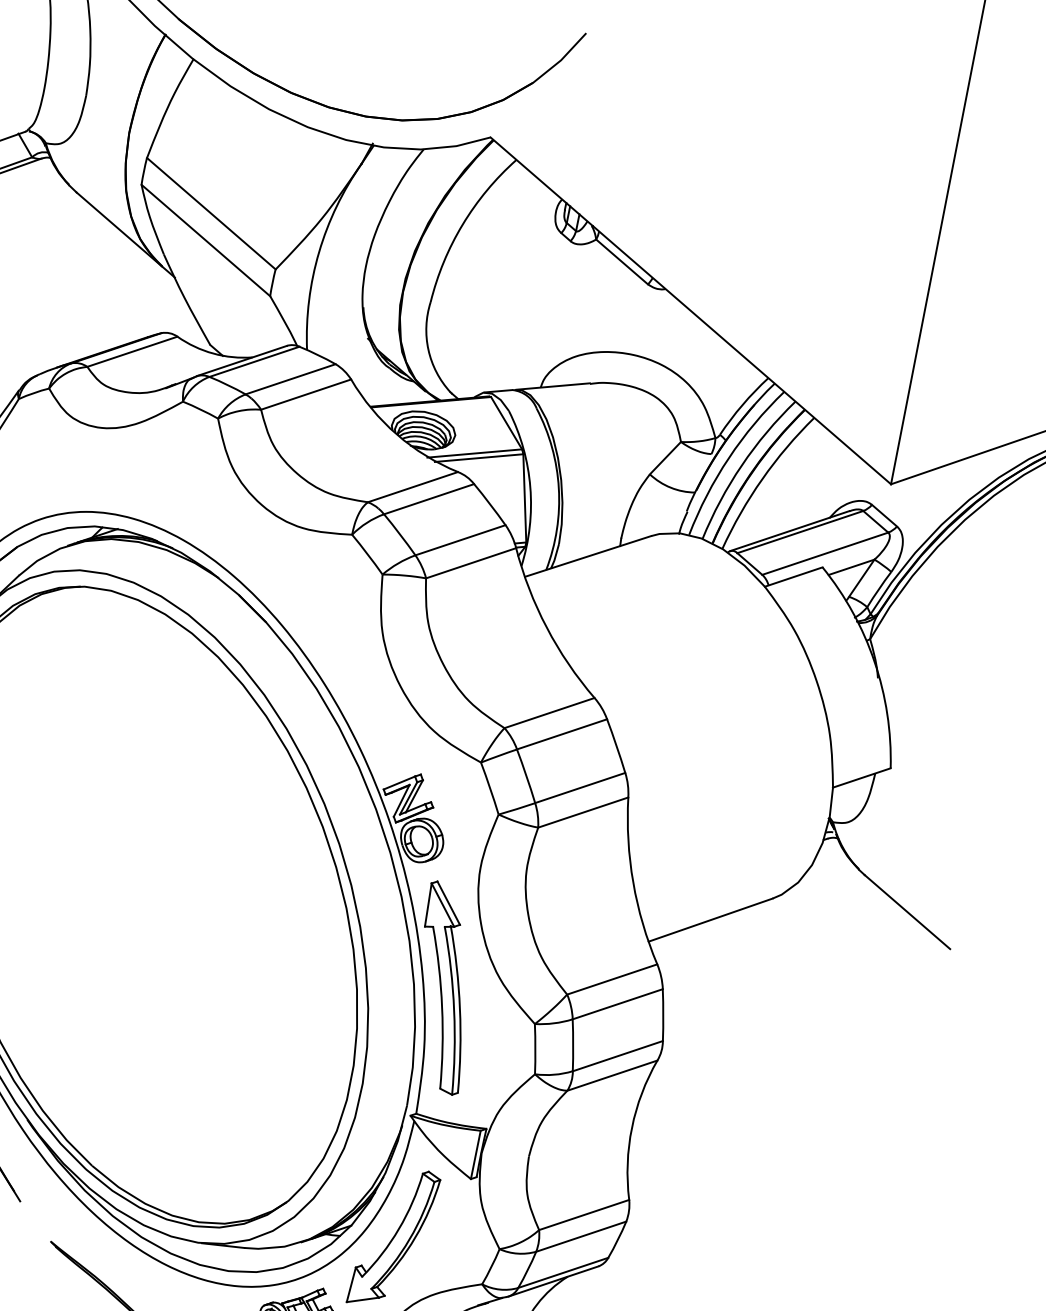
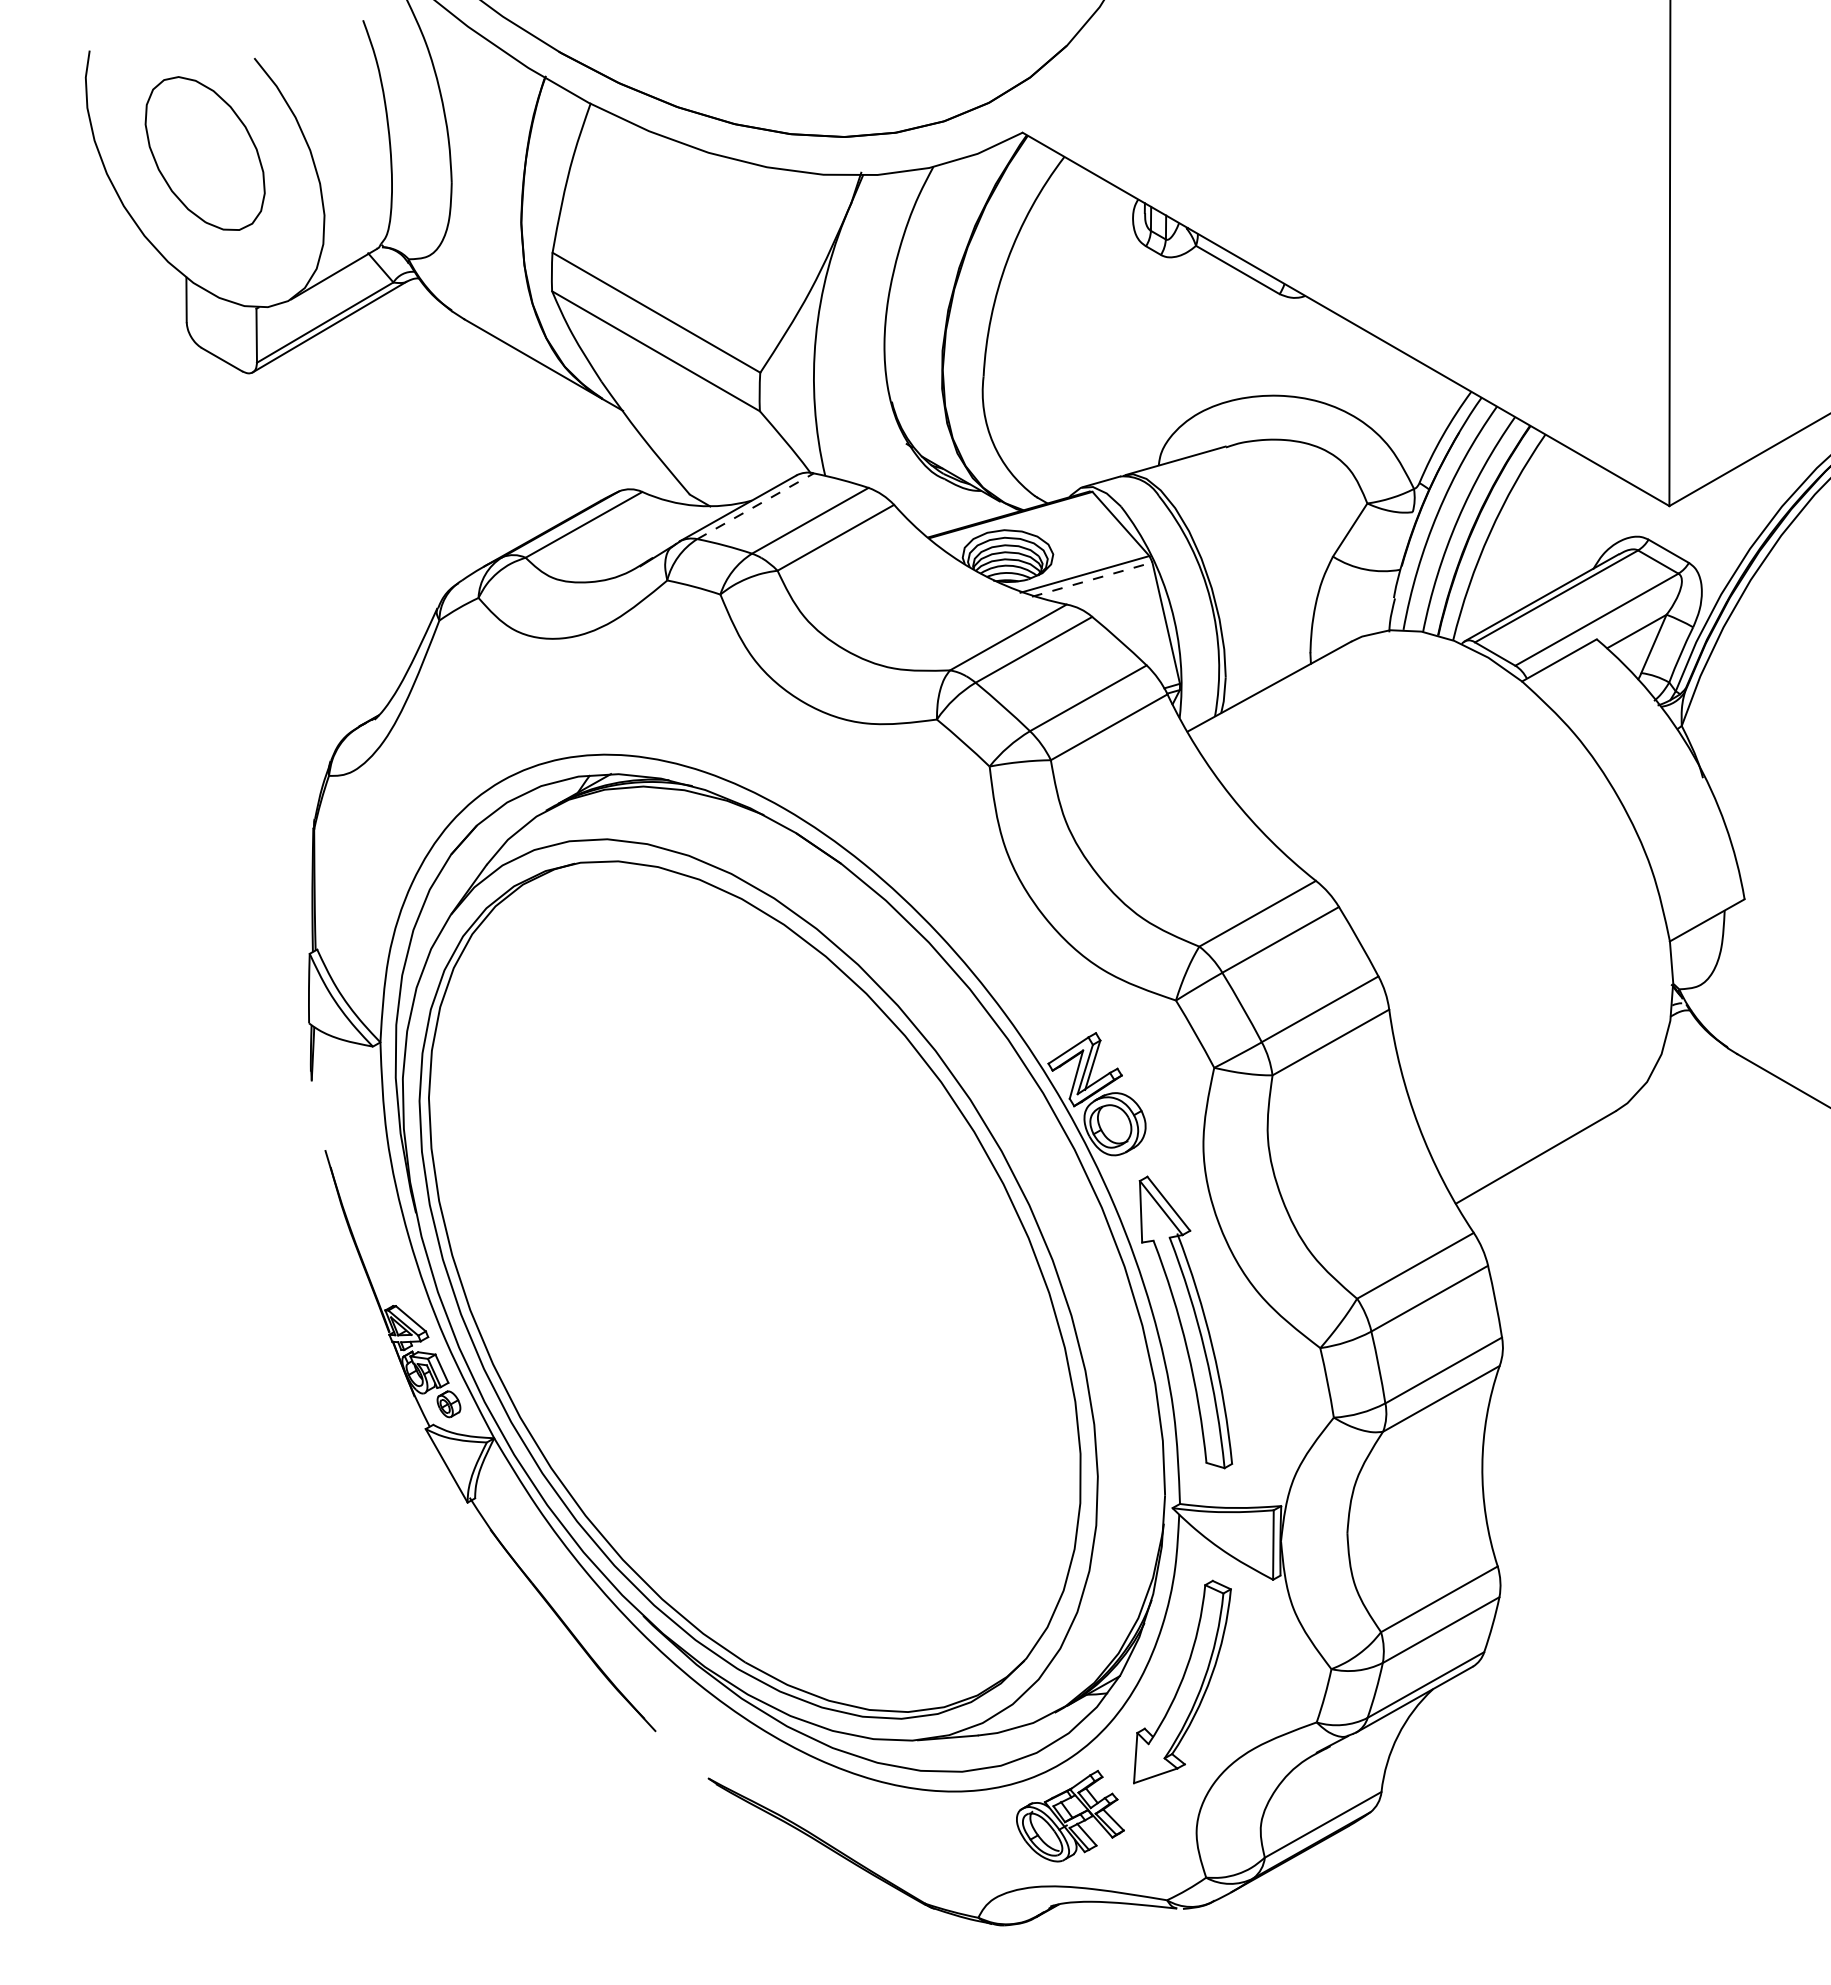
line: (254, 361) -> (755, 506), solid -> dashed
line: (479, 458) -> (1092, 579), solid -> dashed

